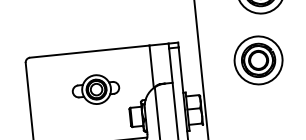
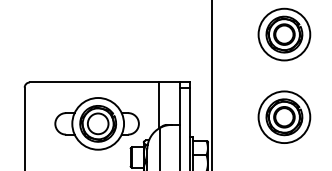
part: (258, 59) -> (284, 116), moved
part: (95, 89) -> (96, 123), size x1.67

